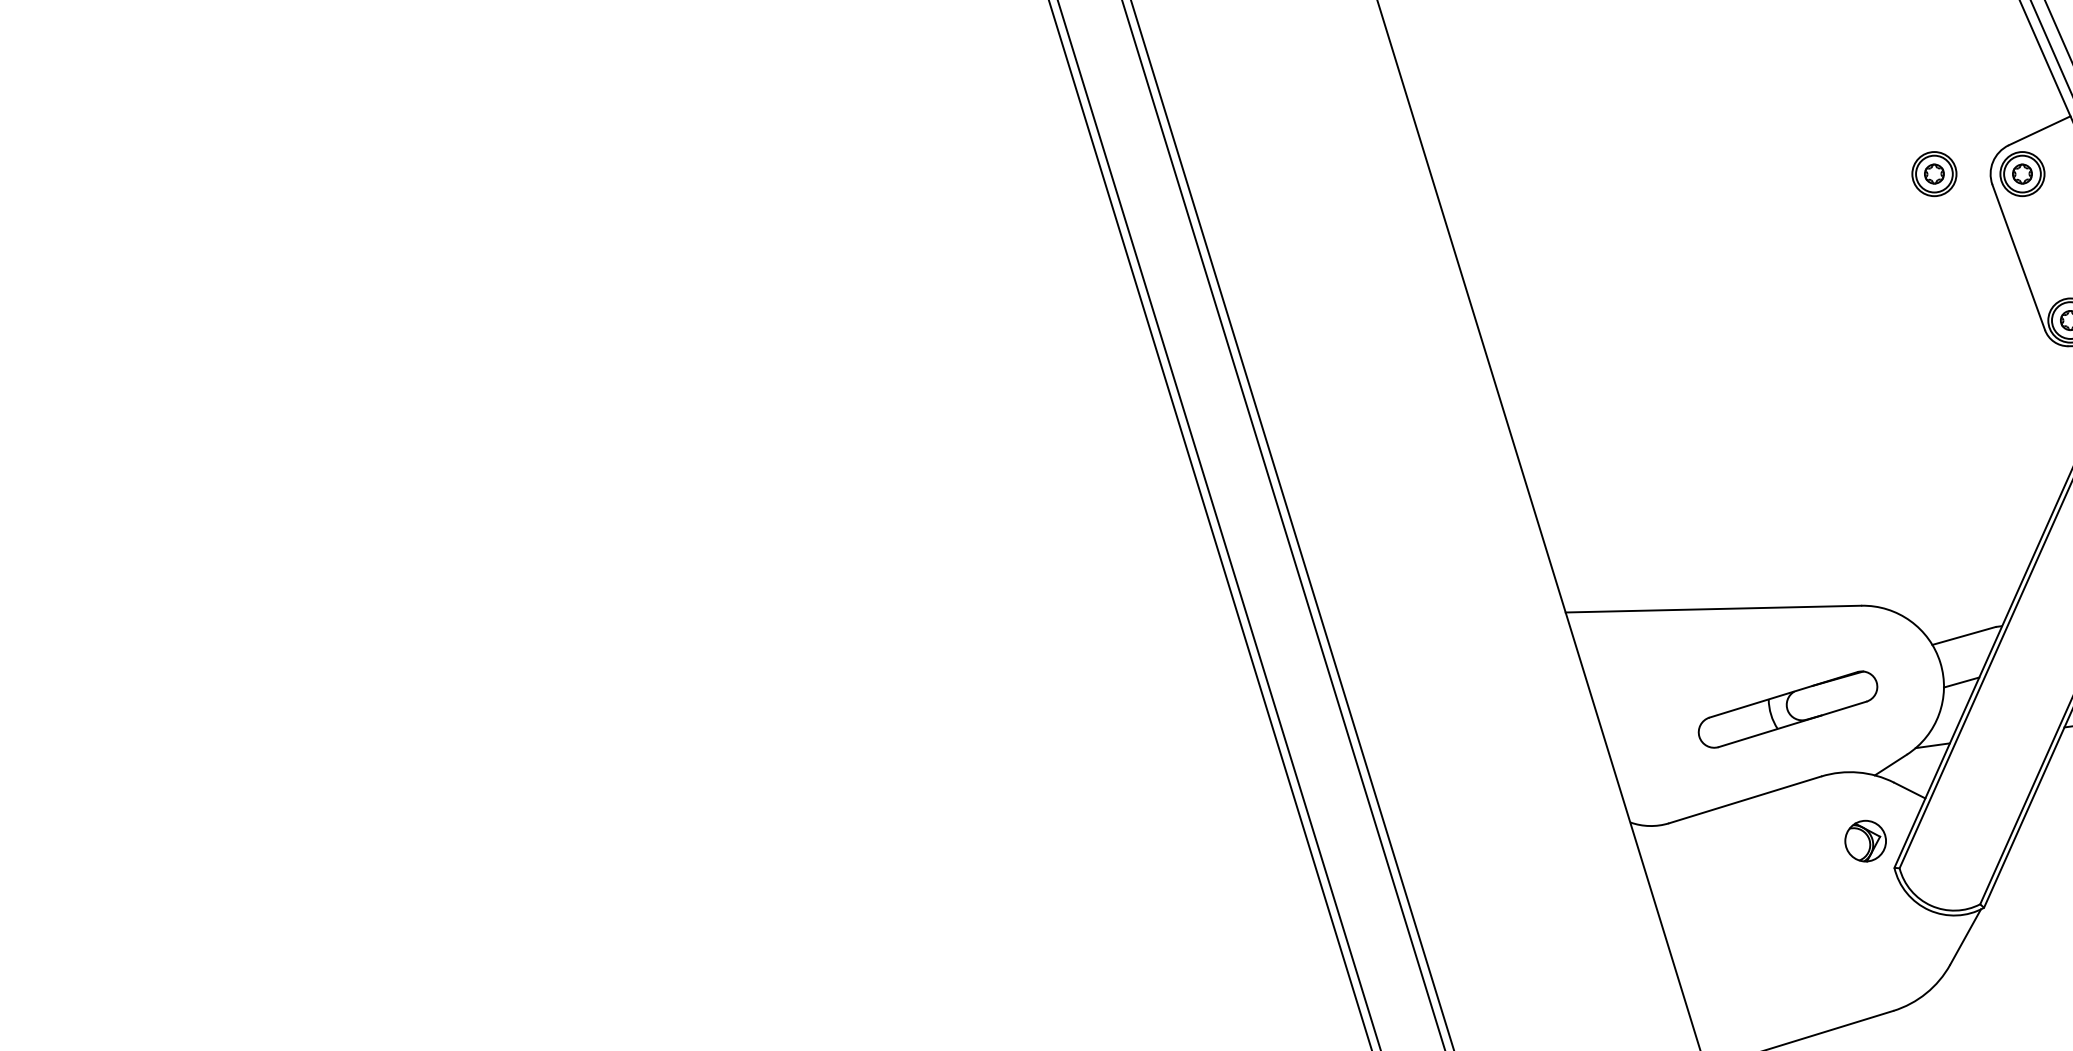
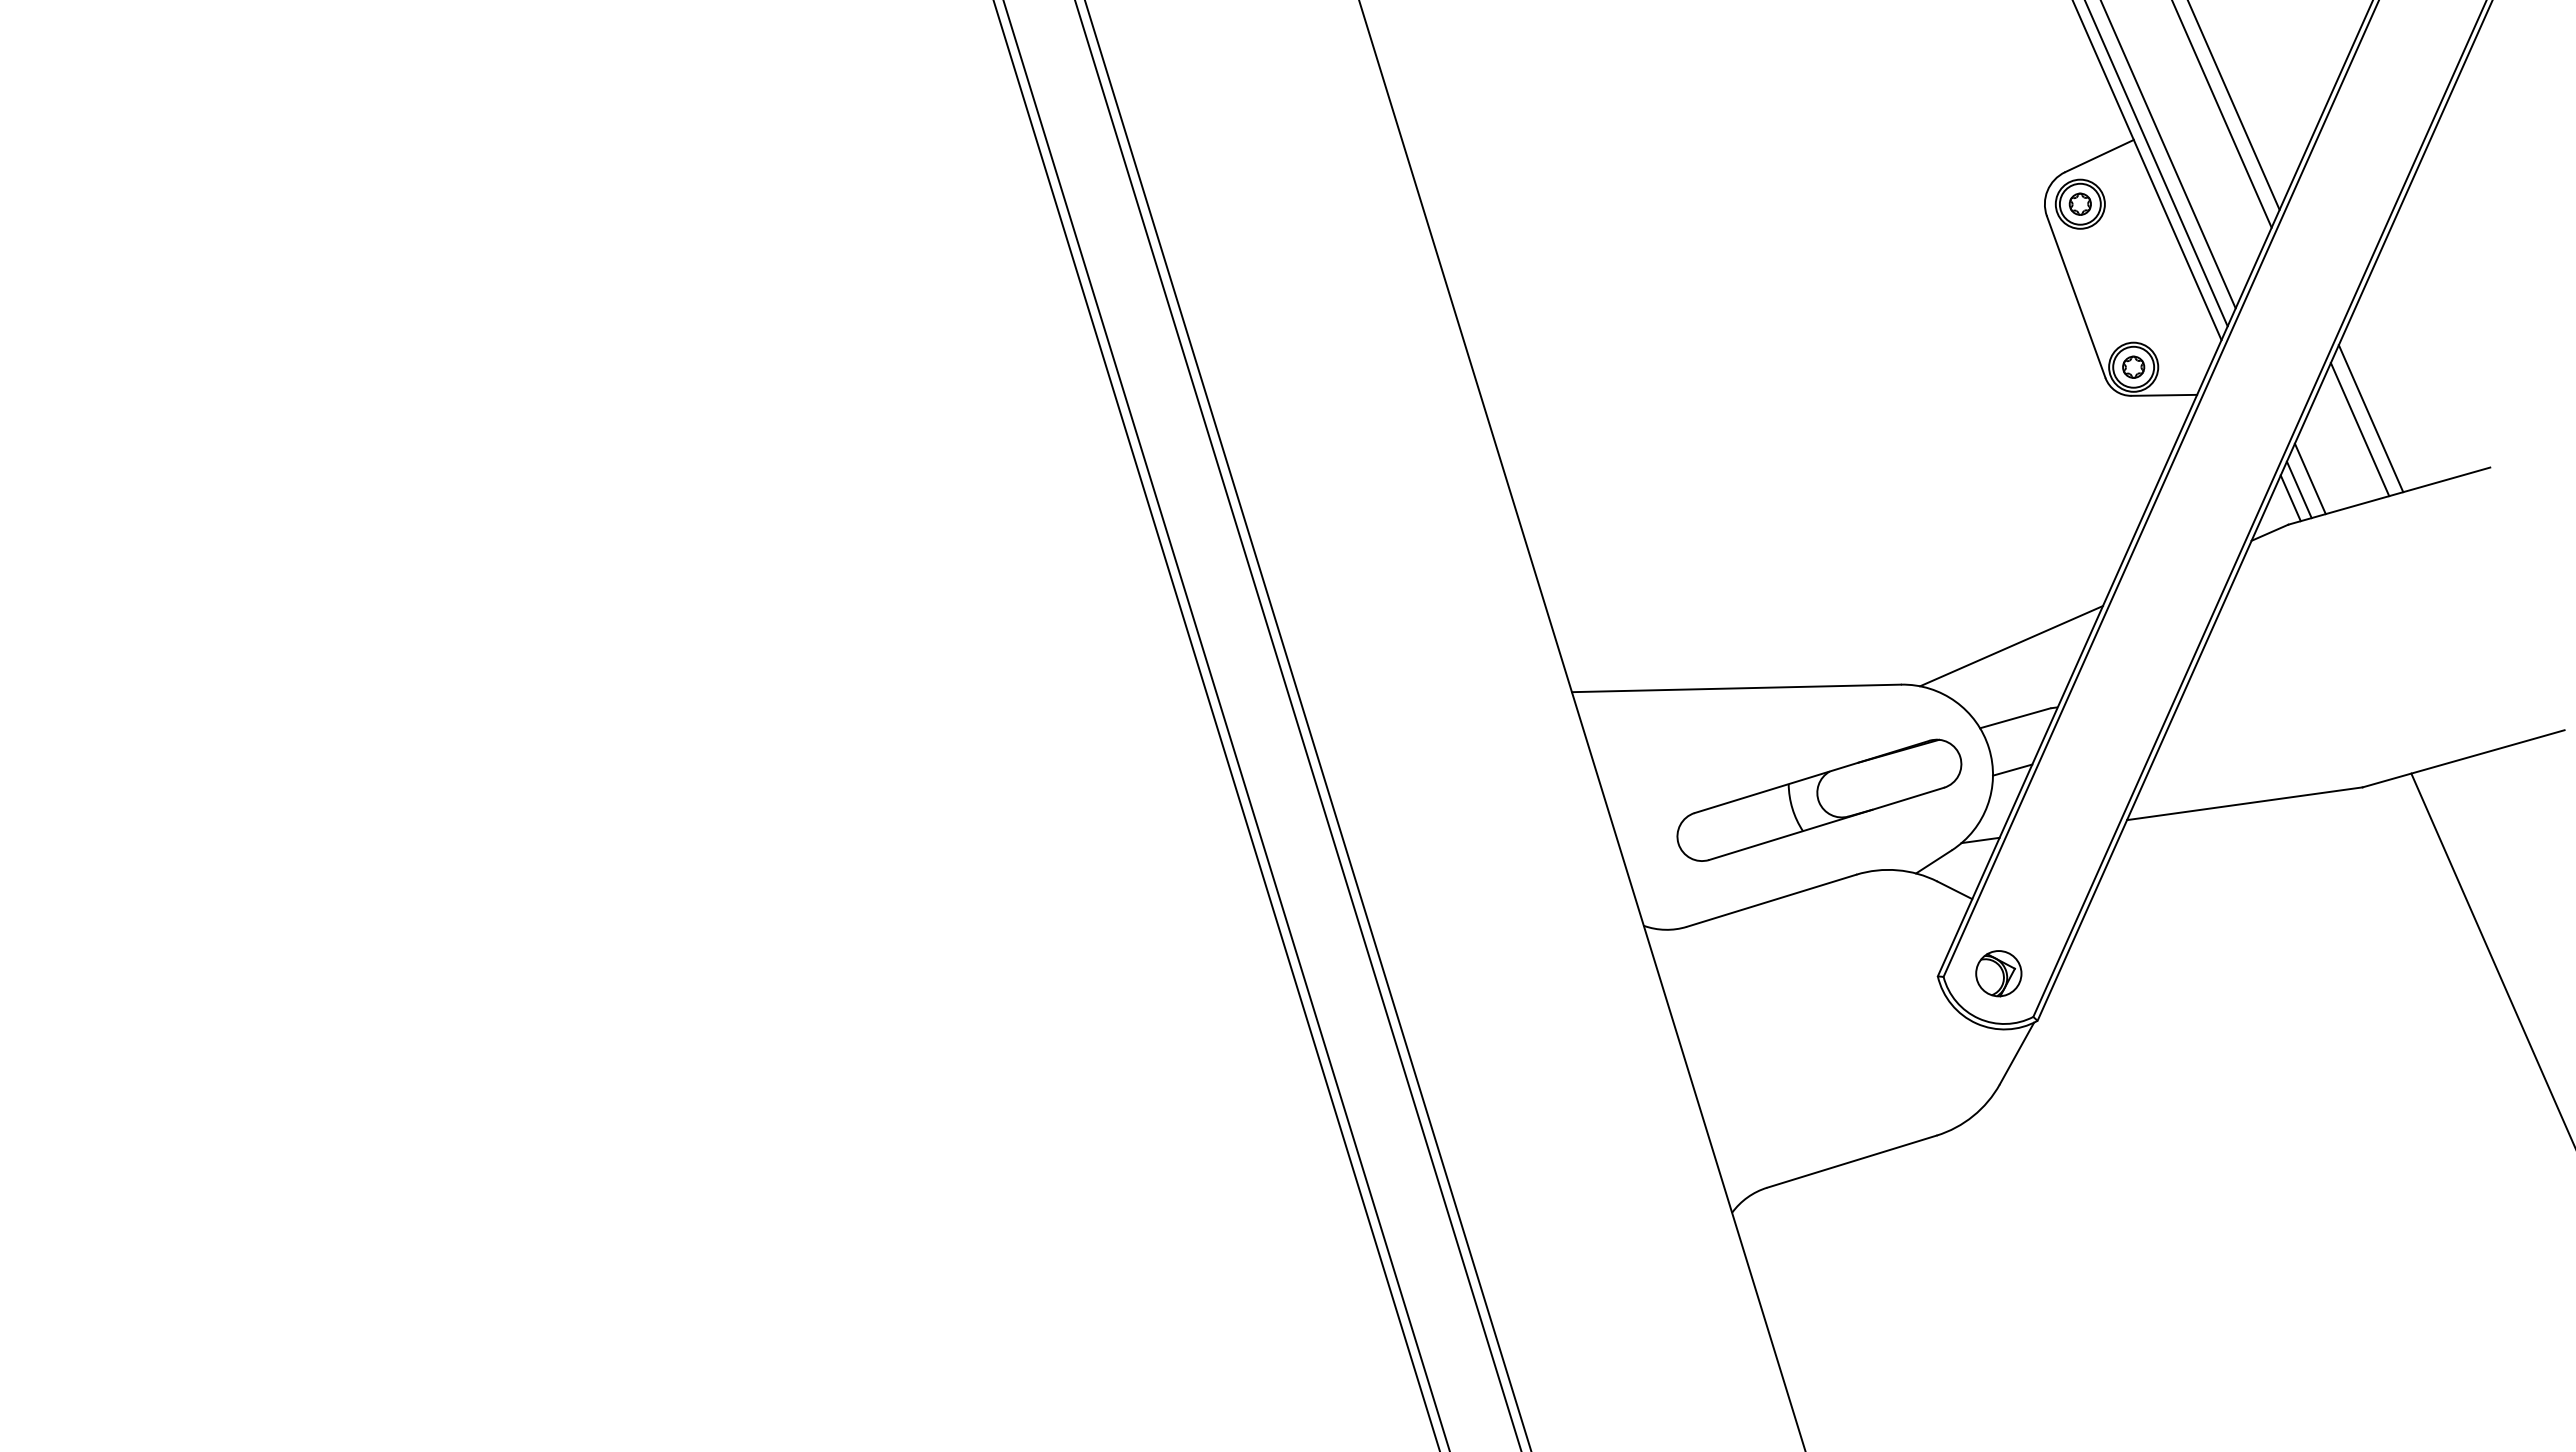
part: (1933, 173) -> (1981, 203), removed
line: (1960, 571) -> (2011, 646), added
part: (1788, 708) -> (1819, 799), size x1.43
part: (1865, 841) -> (1998, 973), moved

